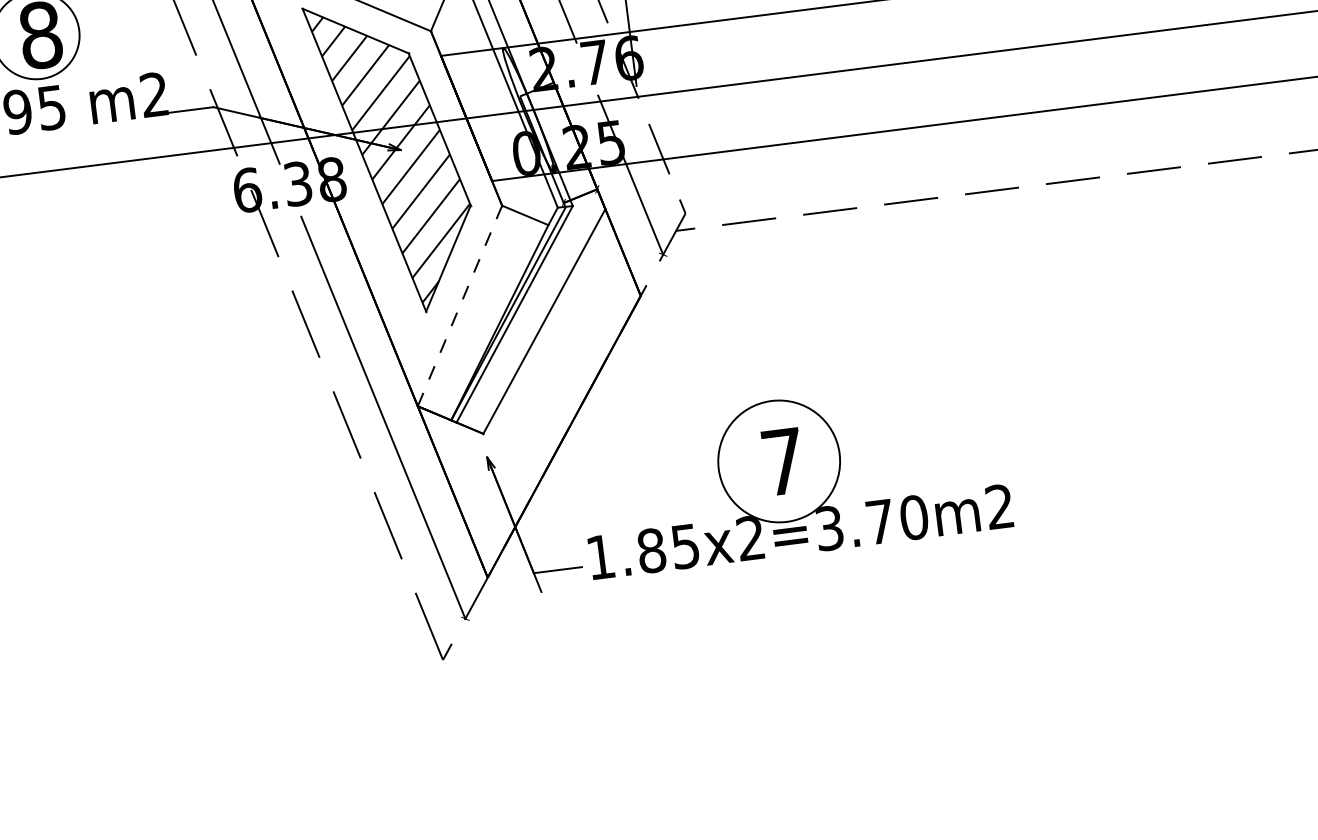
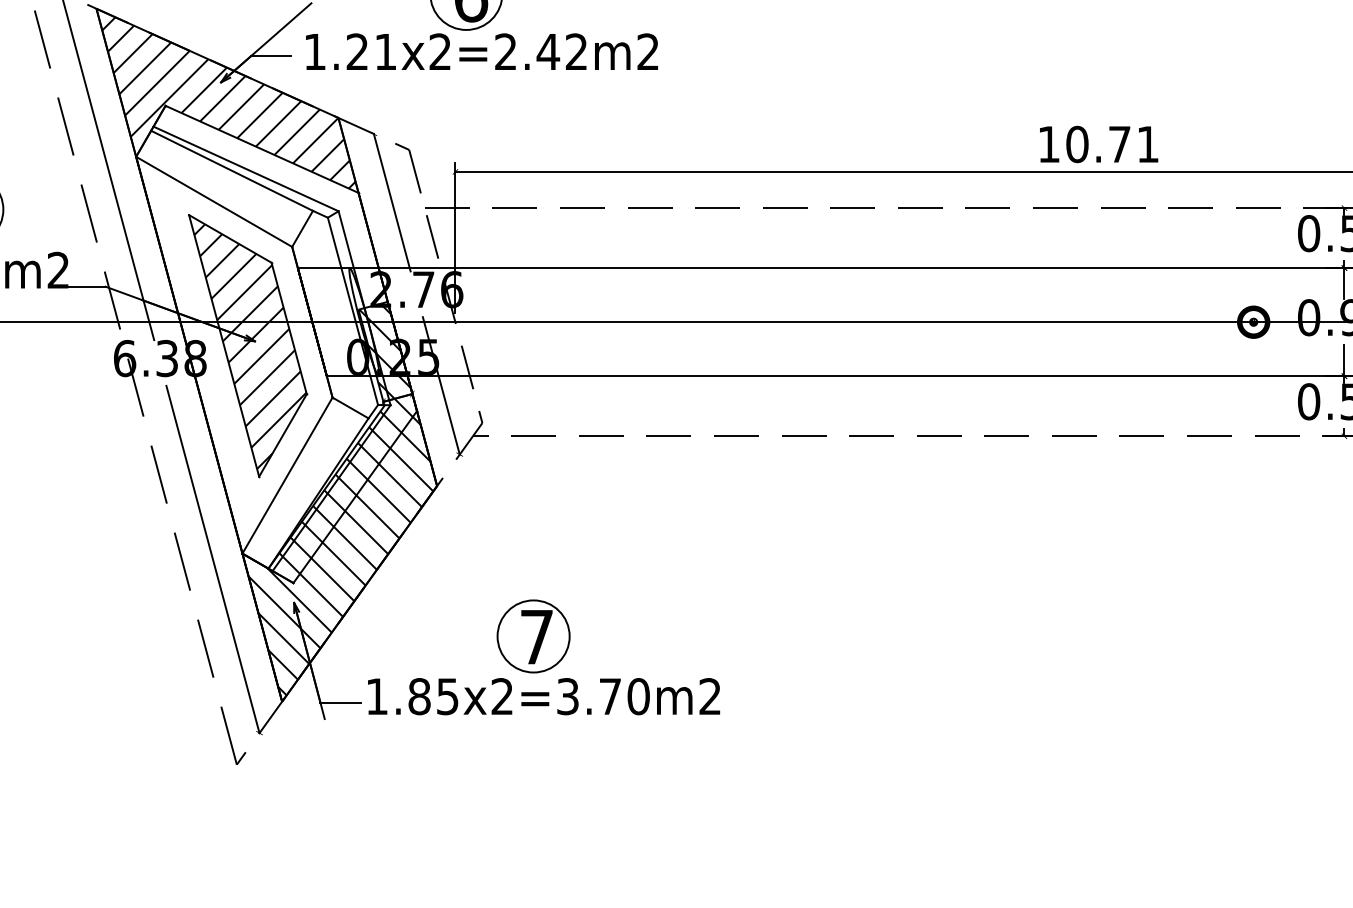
line: (460, 307) -> (287, 476), dashed -> solid
hatch: (527, 326) -> (340, 499), added
circle: (779, 461) -> (533, 636), size x0.71

